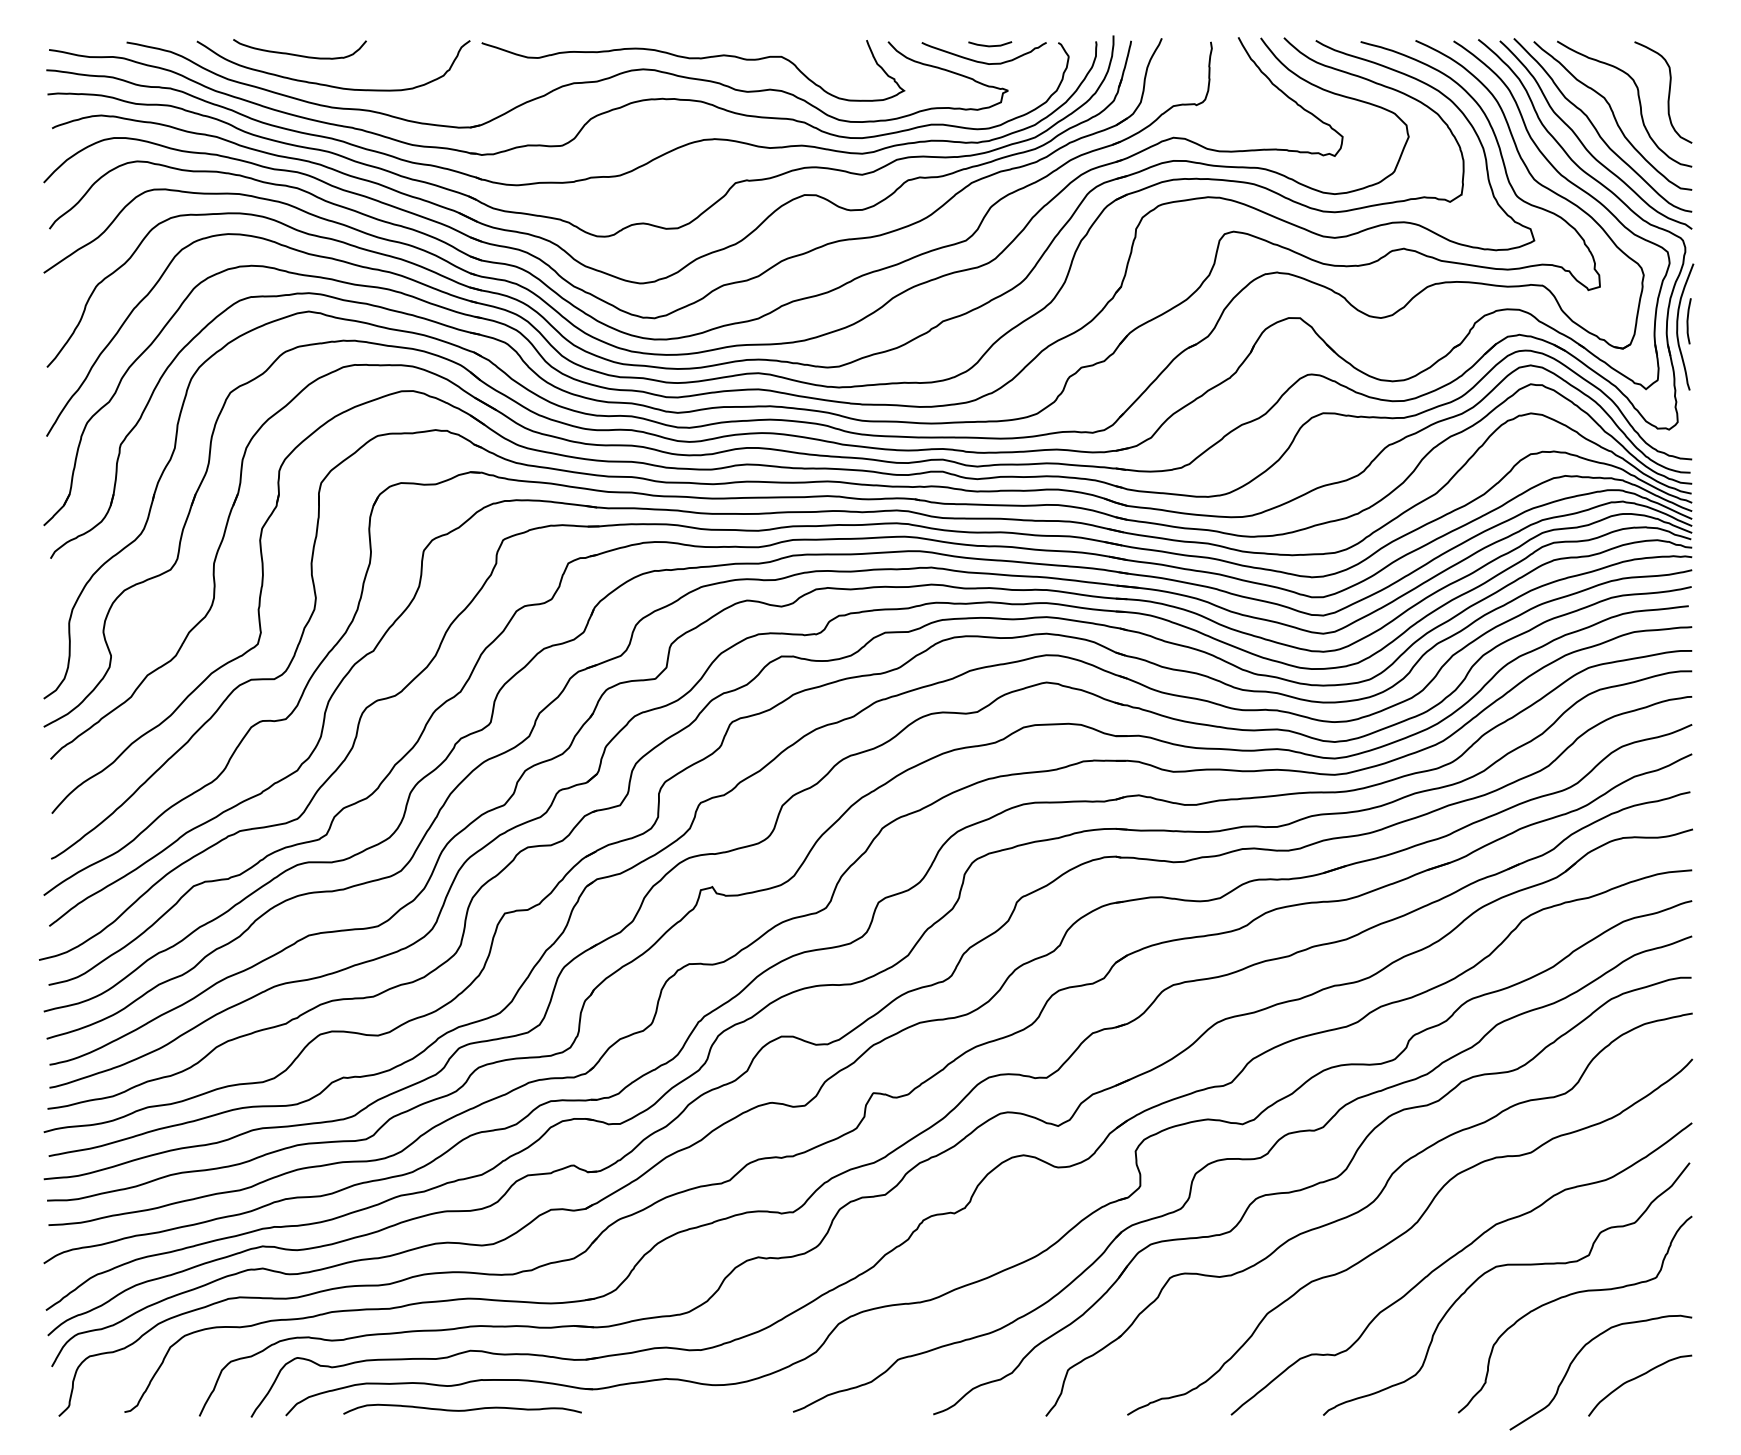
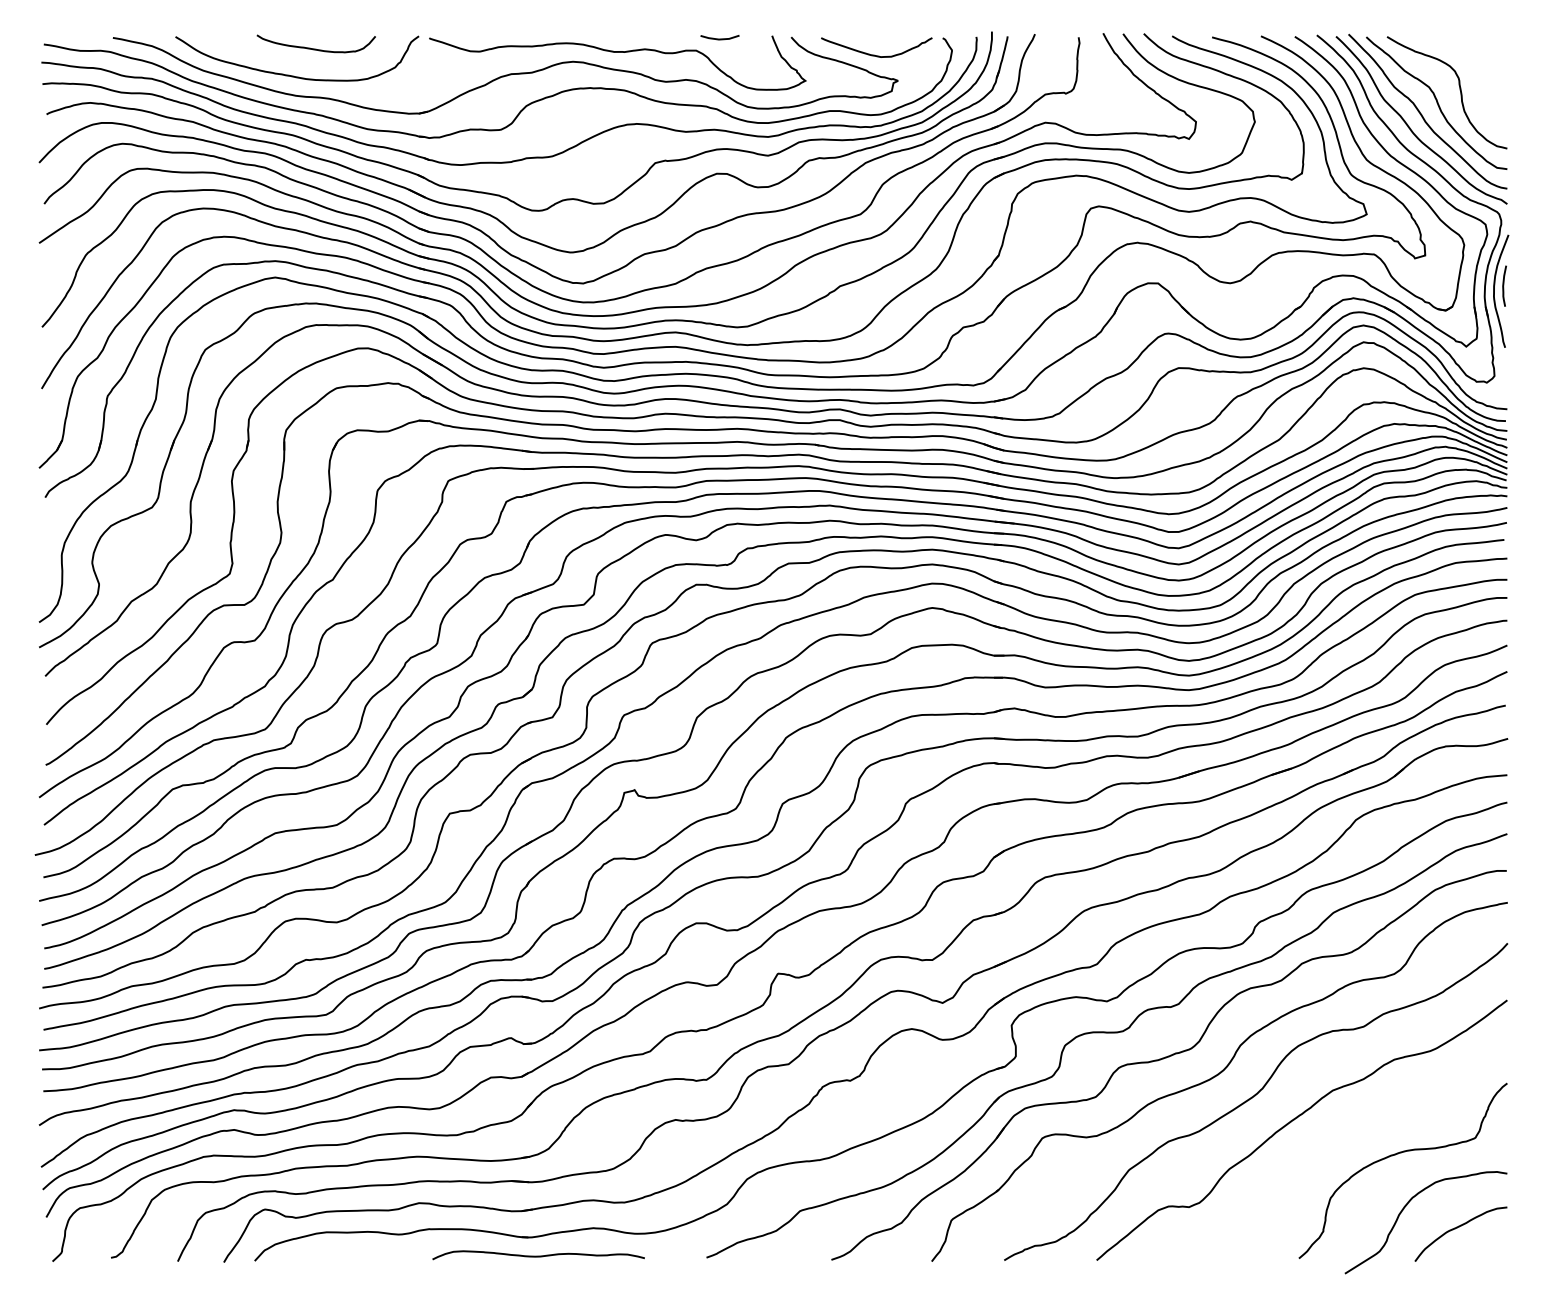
line: (990, 45) -> (720, 38), moved
curve: (299, 54) -> (315, 48), moved
curve: (1668, 92) -> (1486, 82), removed
curve: (1504, 1266) -> (1340, 1128), removed
curve: (462, 1409) -> (538, 1255), moved

